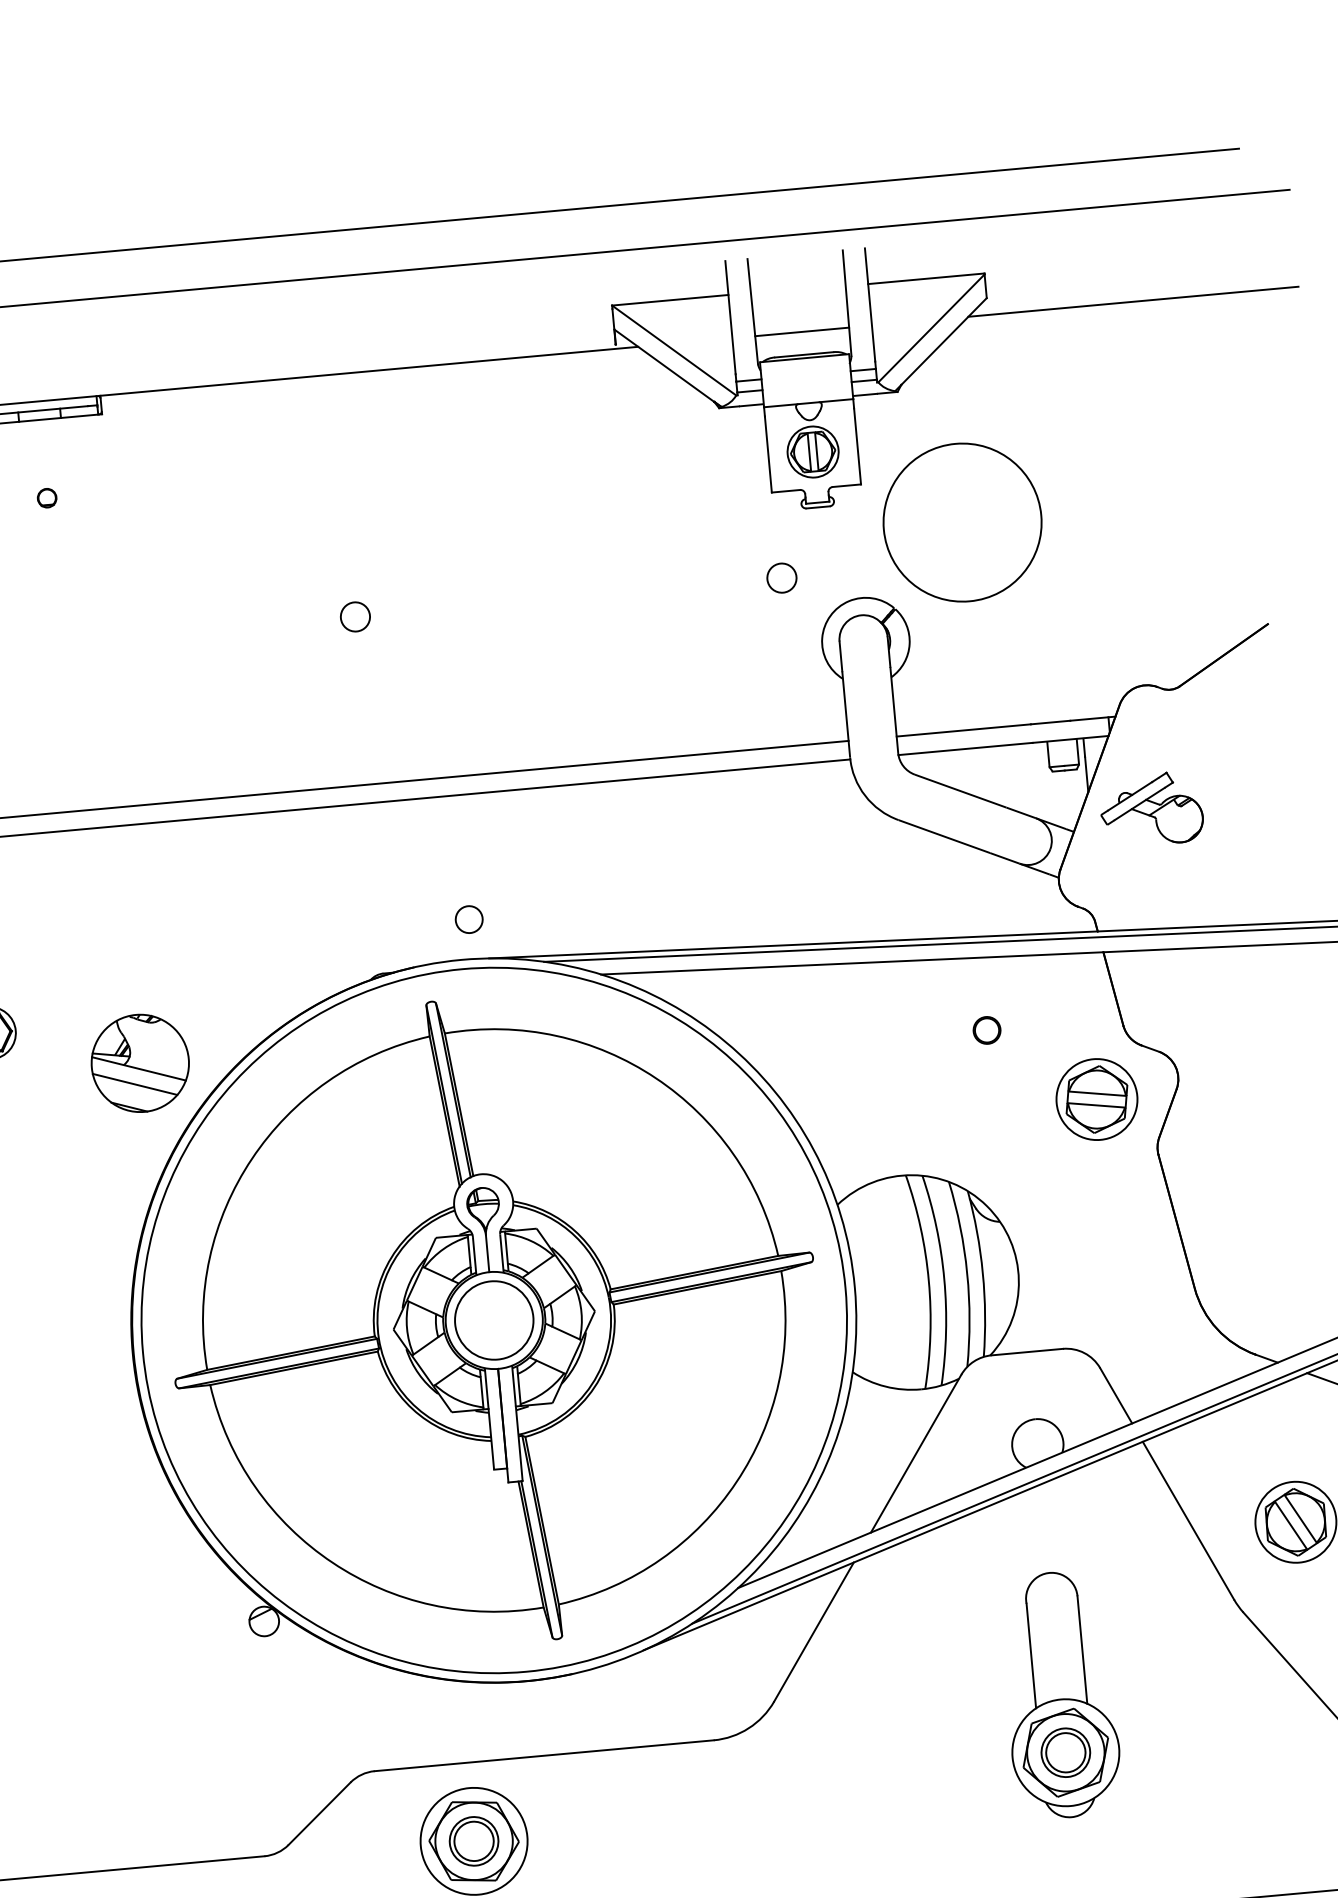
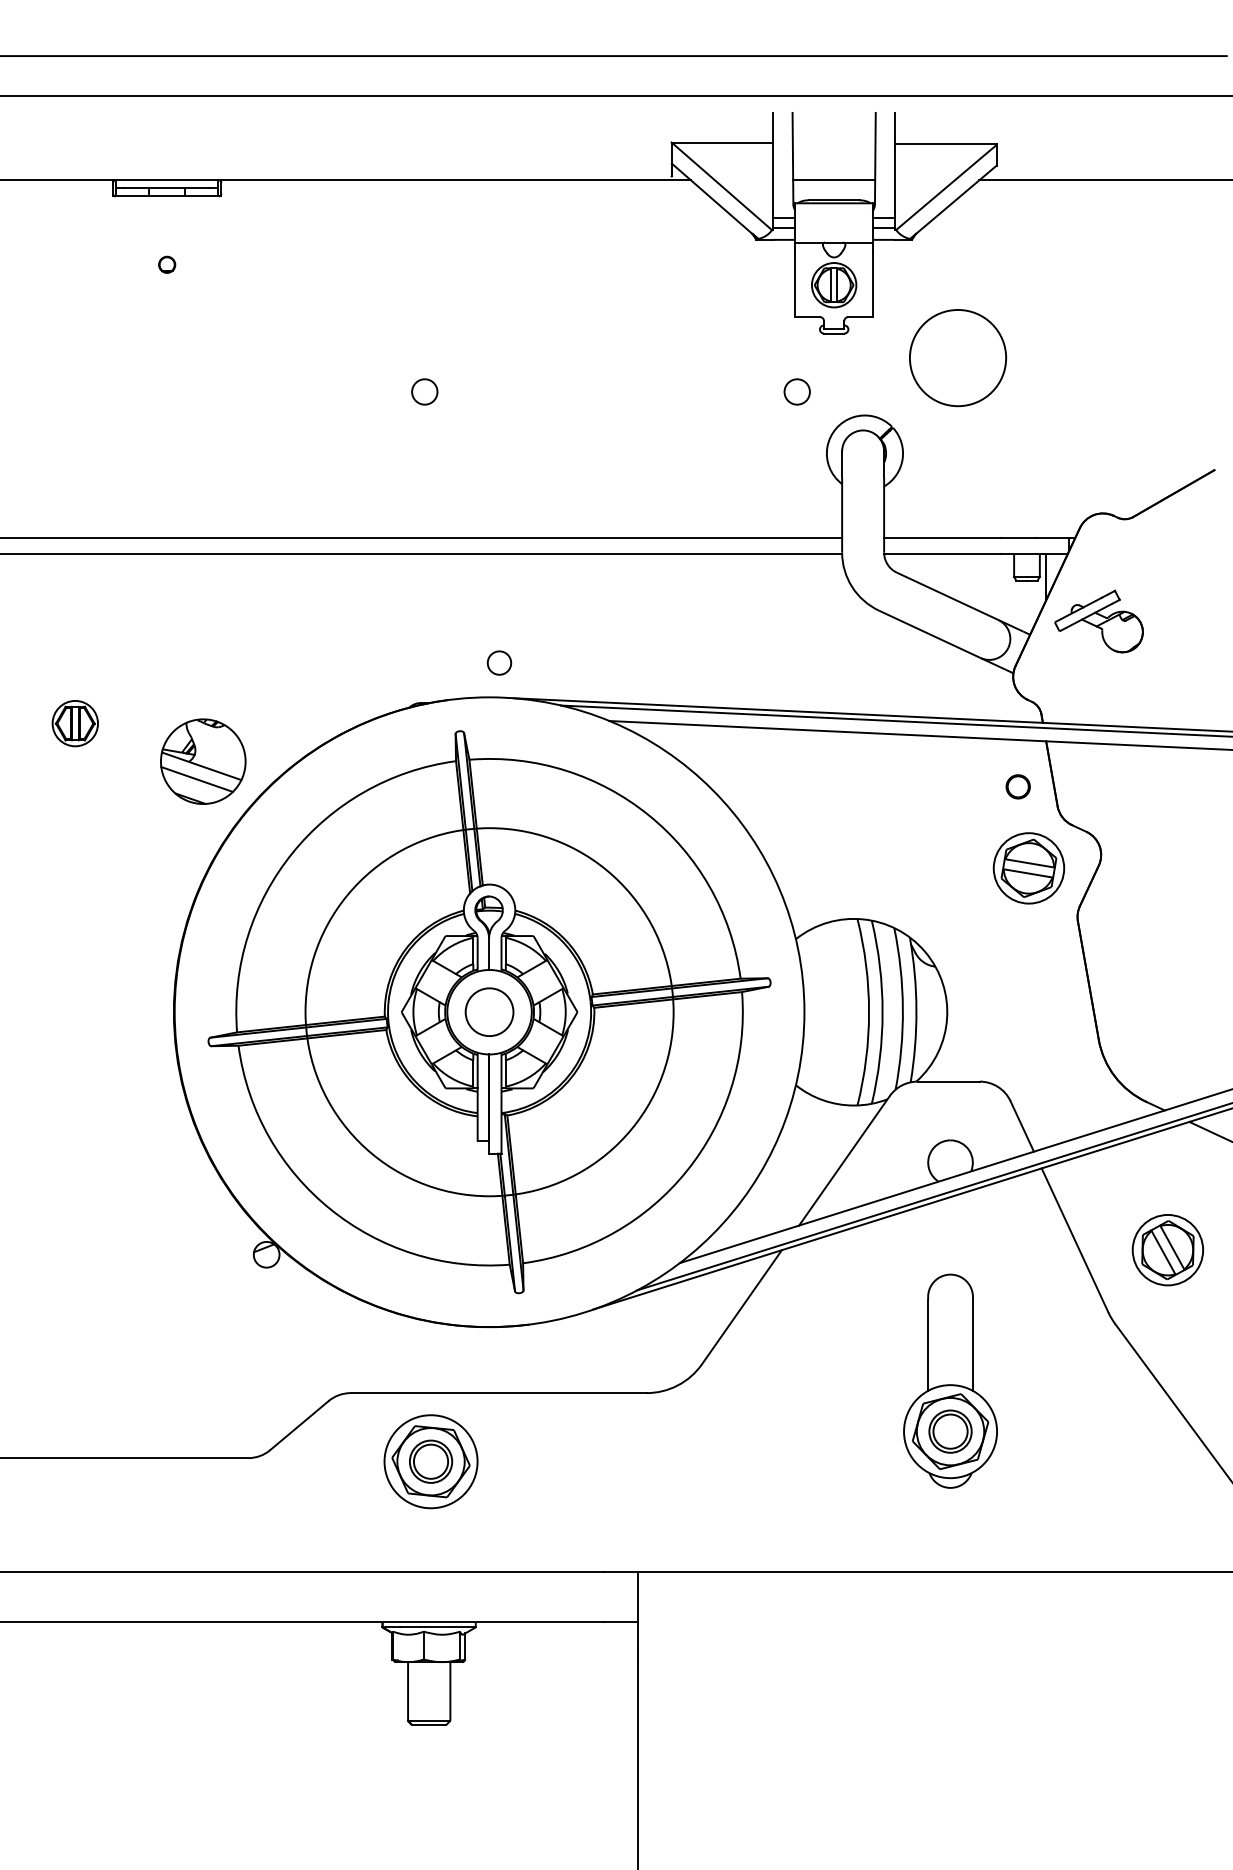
circle: (961, 521) -> (957, 357), size x0.7
circle: (986, 1030) -> (1017, 786), moved
circle: (494, 1319) -> (489, 1011), size x0.6
circle: (494, 1320) -> (489, 1012), size x0.7

